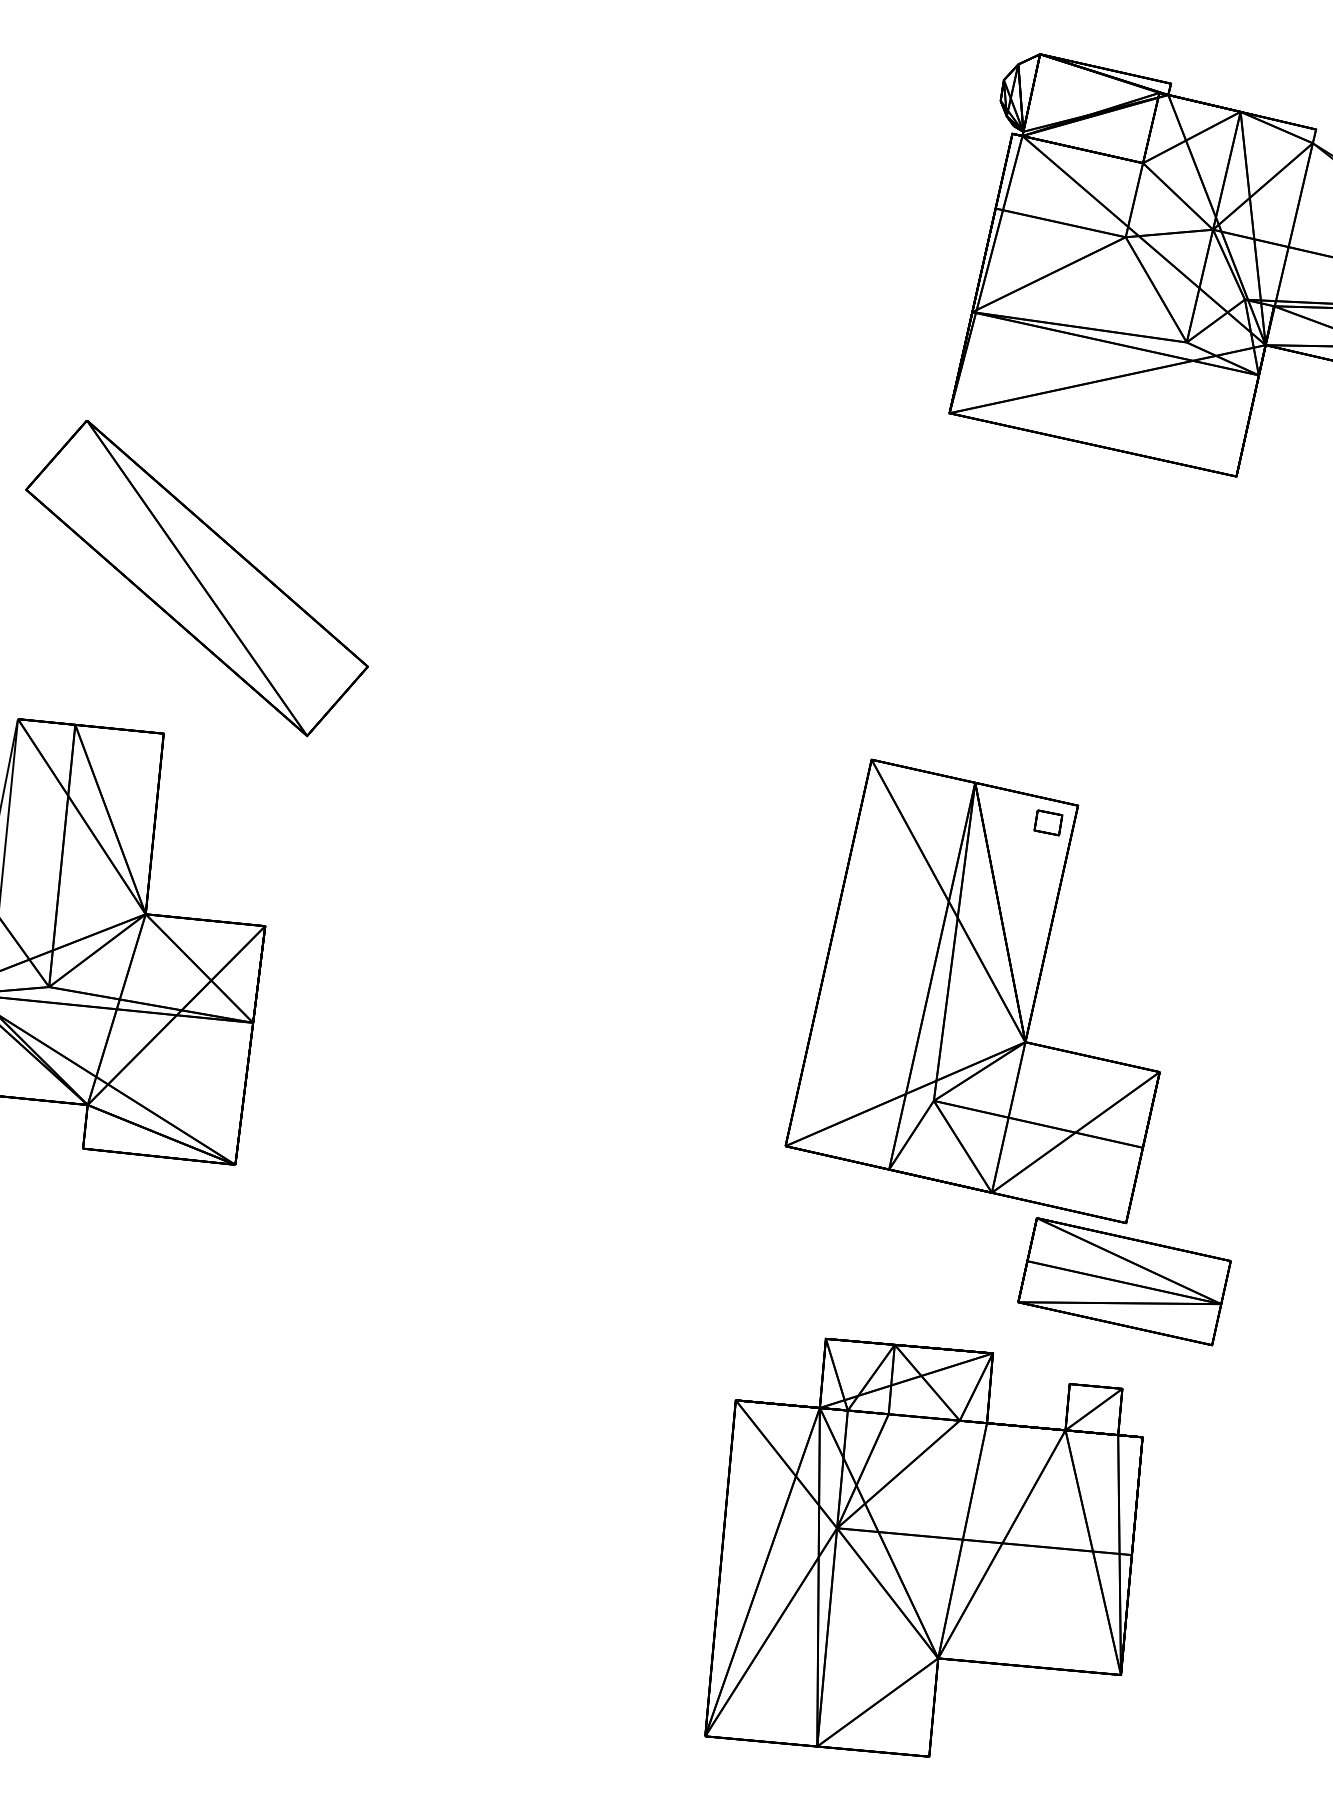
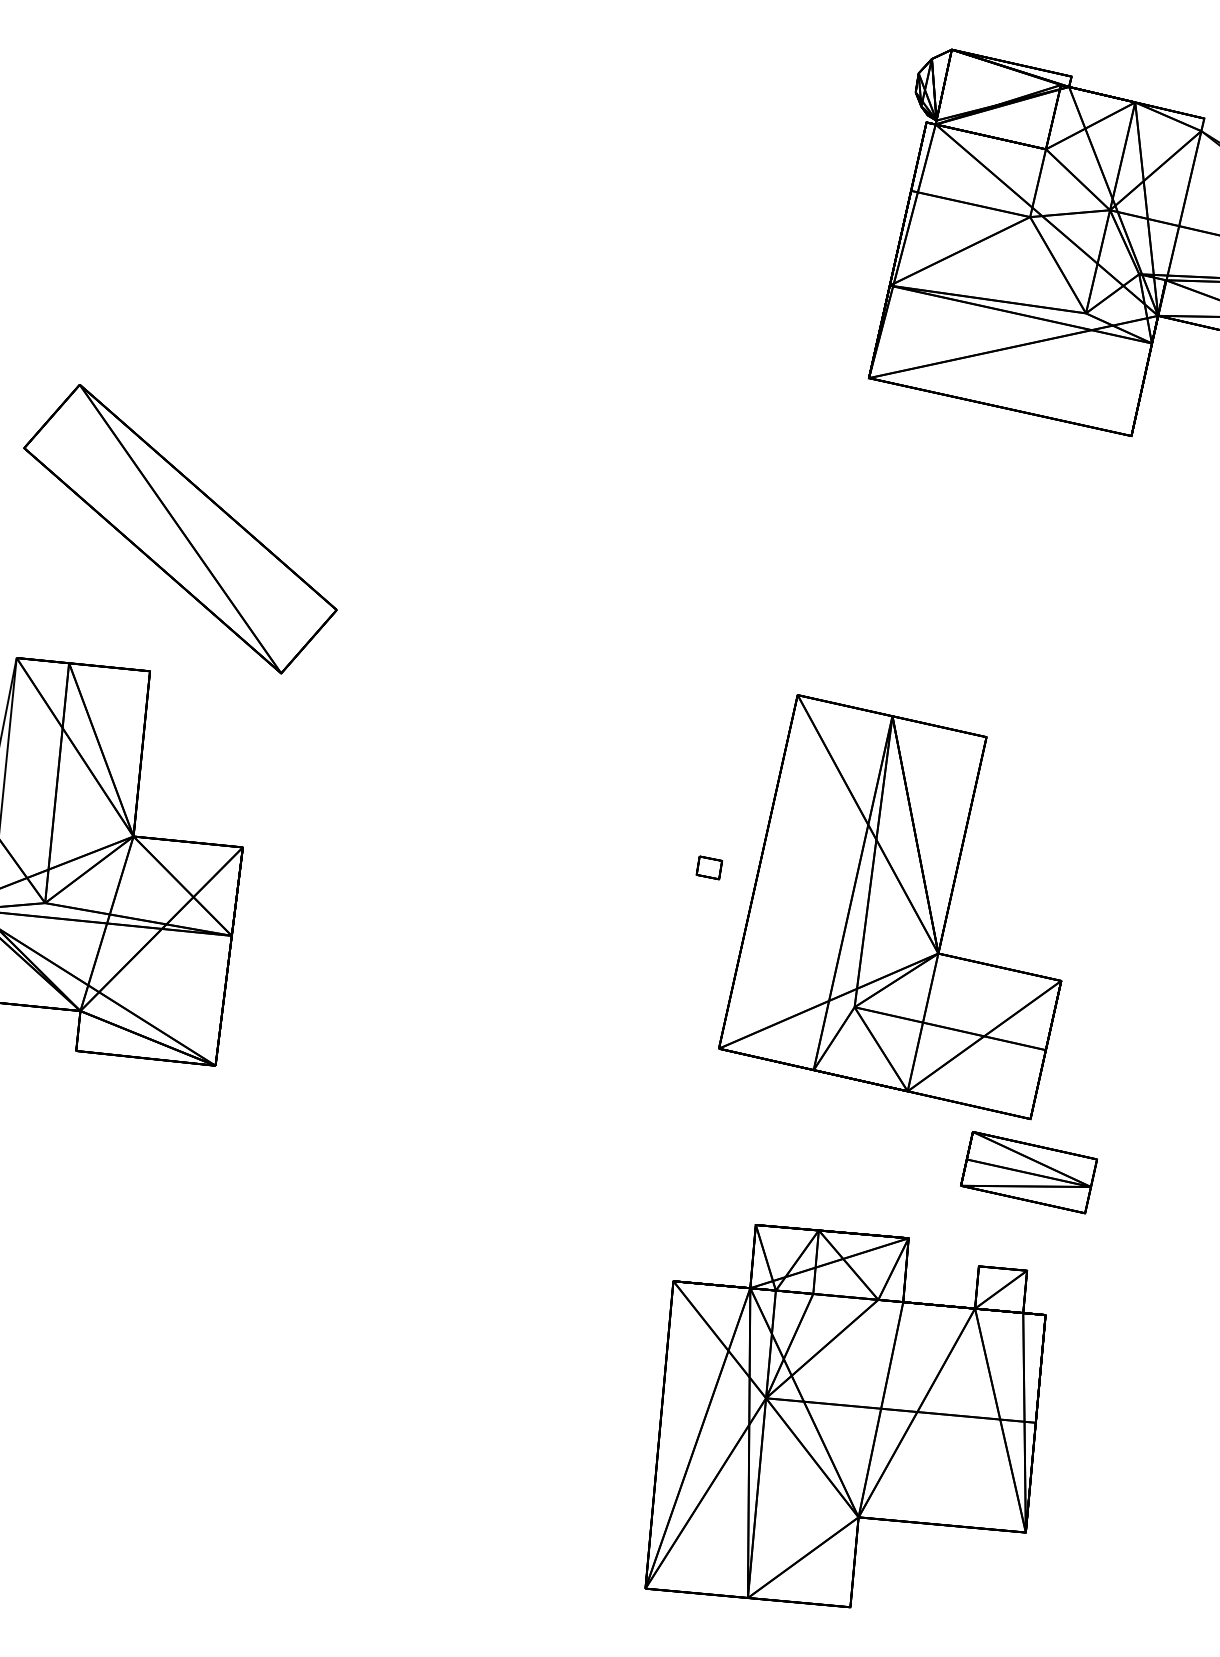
part: (1048, 822) -> (709, 867), moved
part: (1123, 1281) -> (1028, 1172), size x0.7

